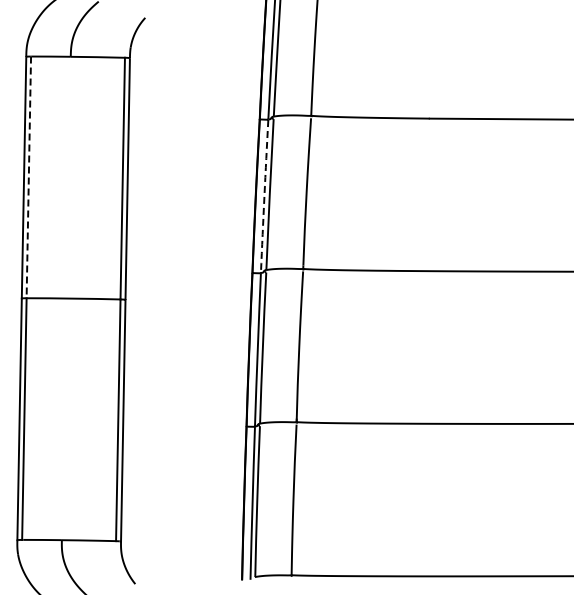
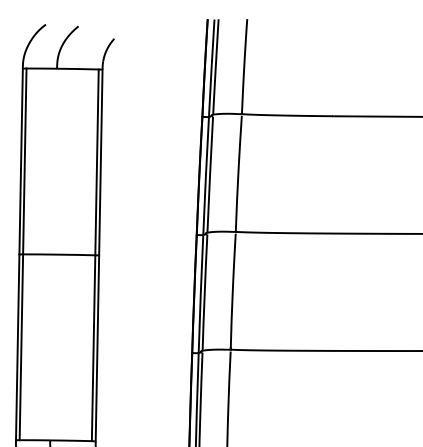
line: (28, 177) -> (24, 161), dashed -> solid
arc: (264, 196) -> (206, 176), dashed -> solid

